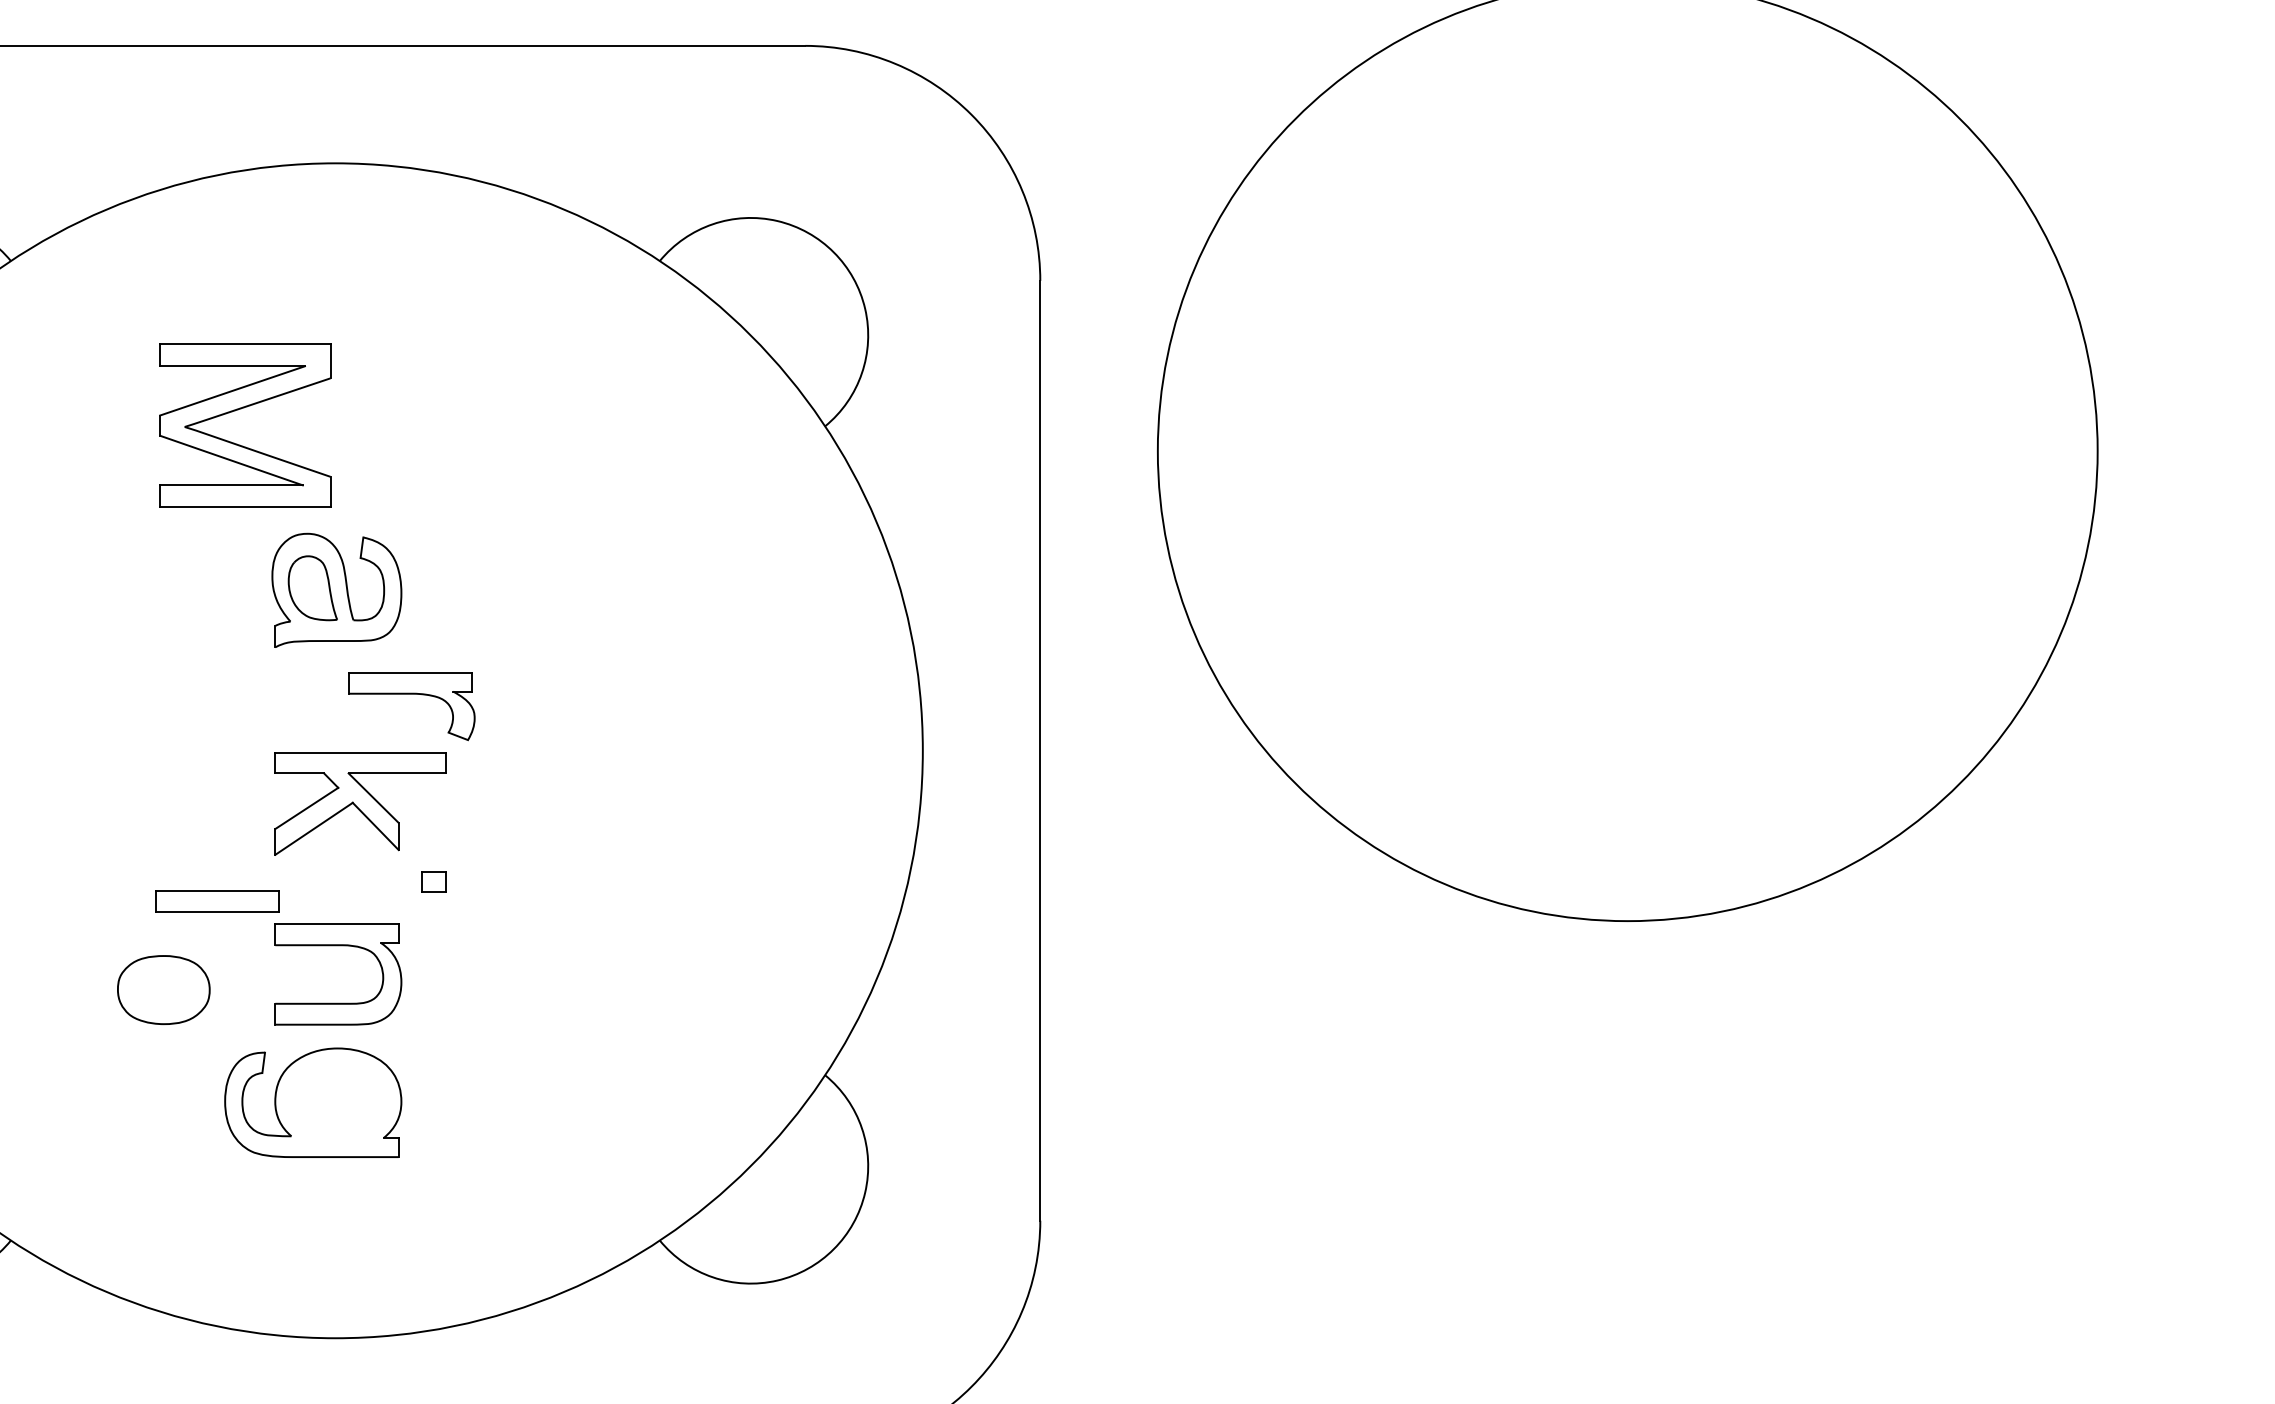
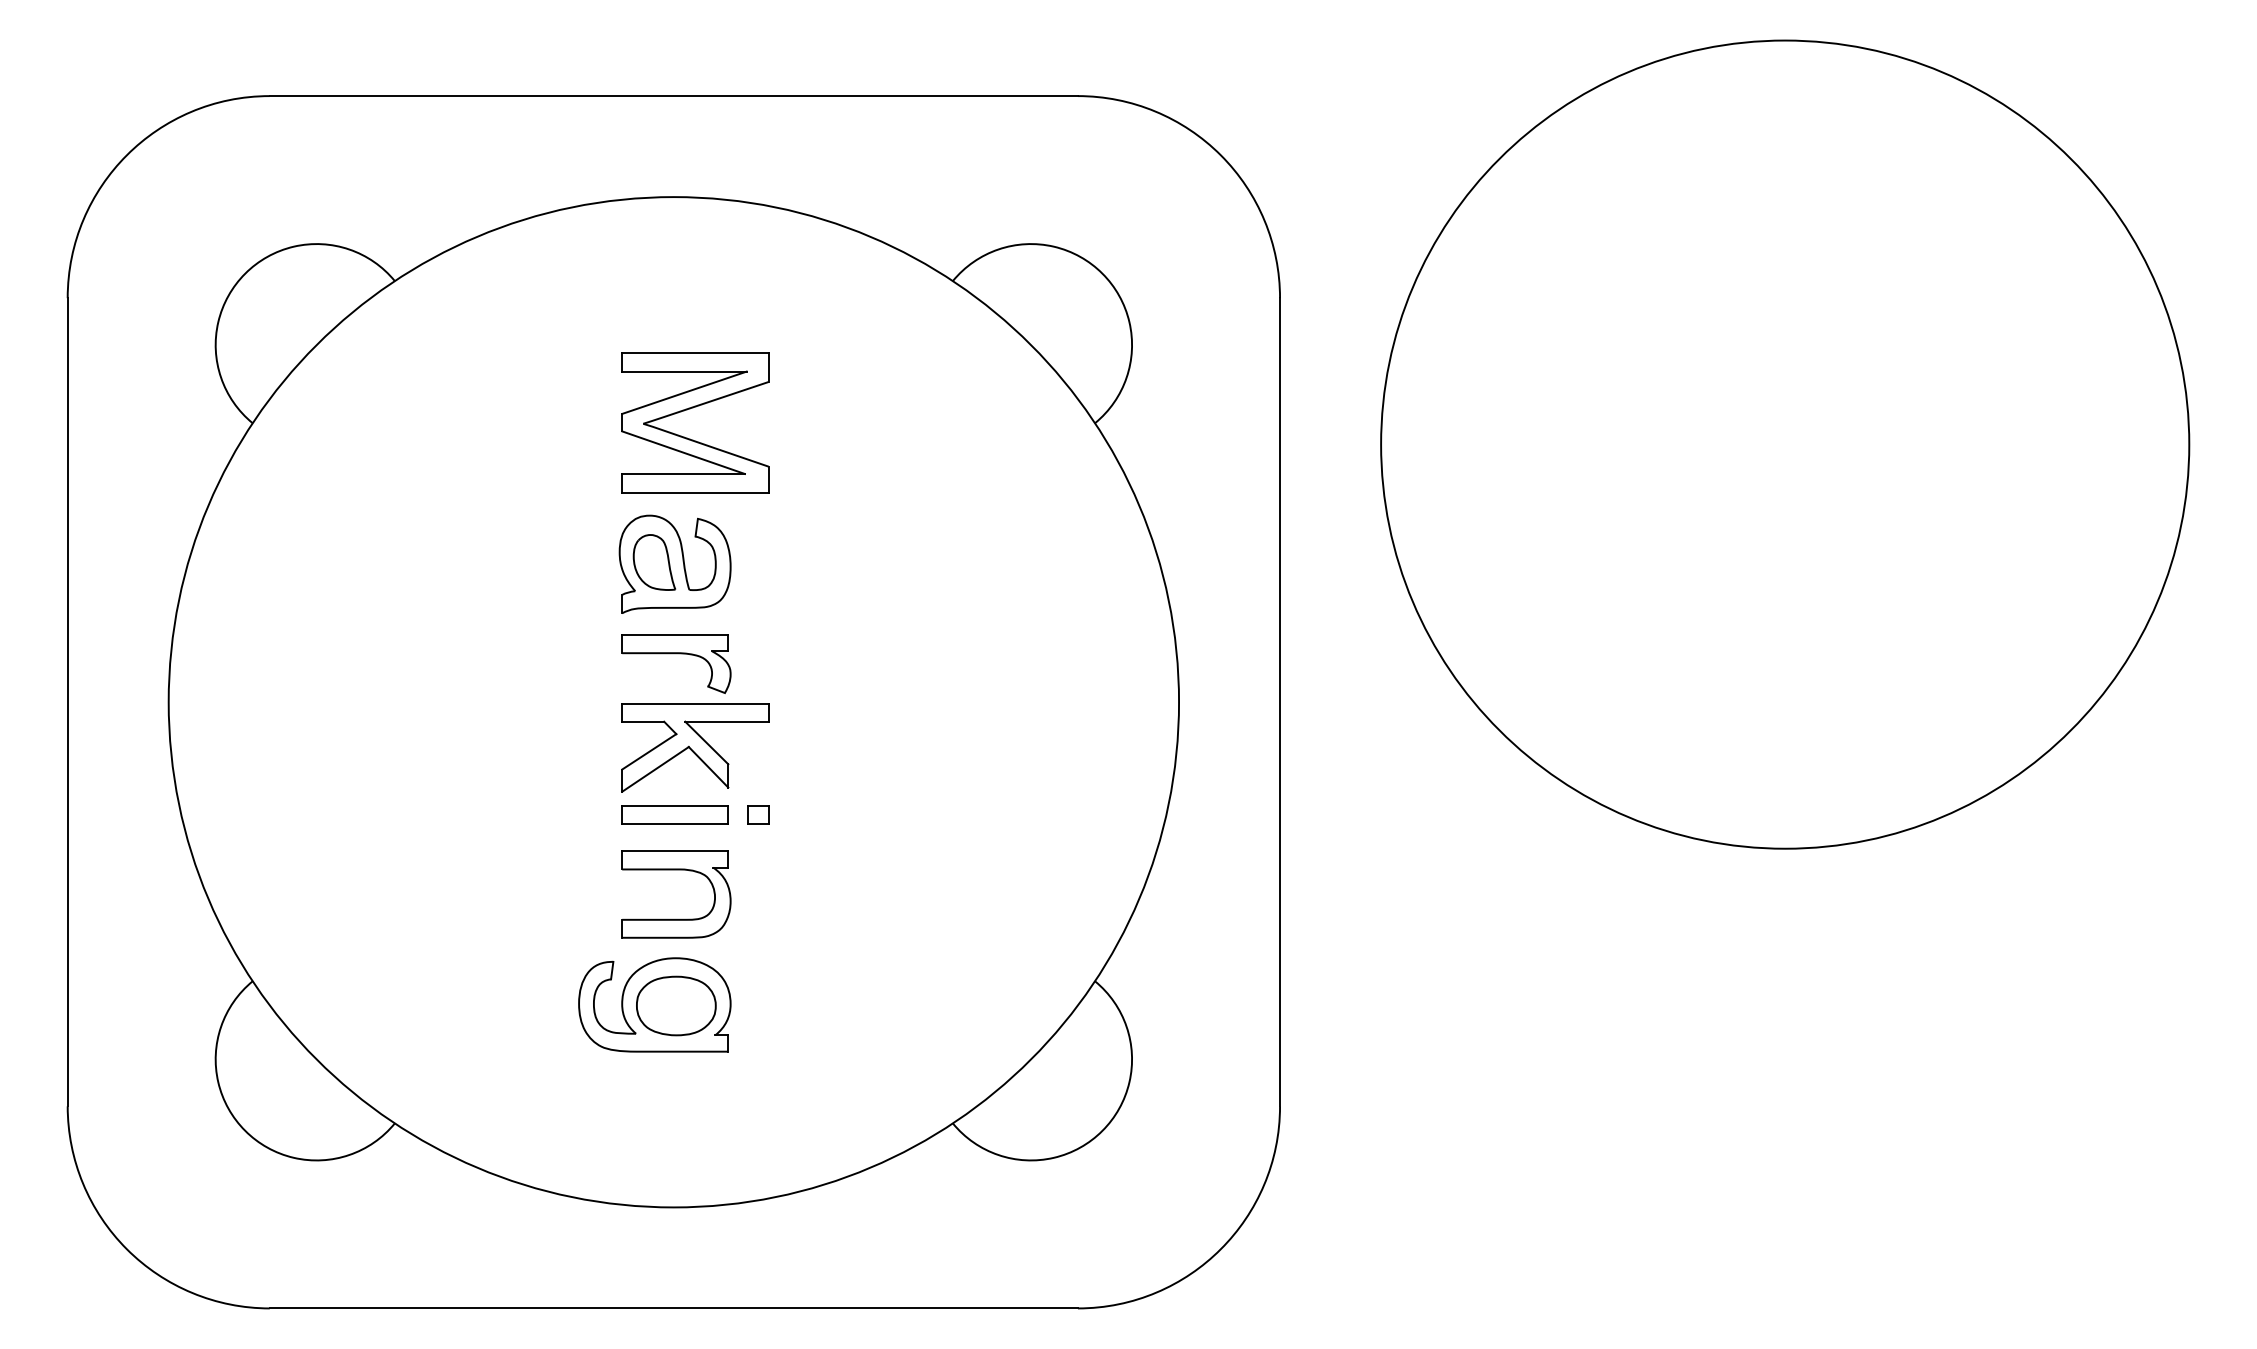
part: (239, 410) -> (690, 409), moved
part: (411, 695) -> (676, 654), moved
part: (216, 901) -> (674, 814), moved
part: (164, 989) -> (676, 1005), moved

